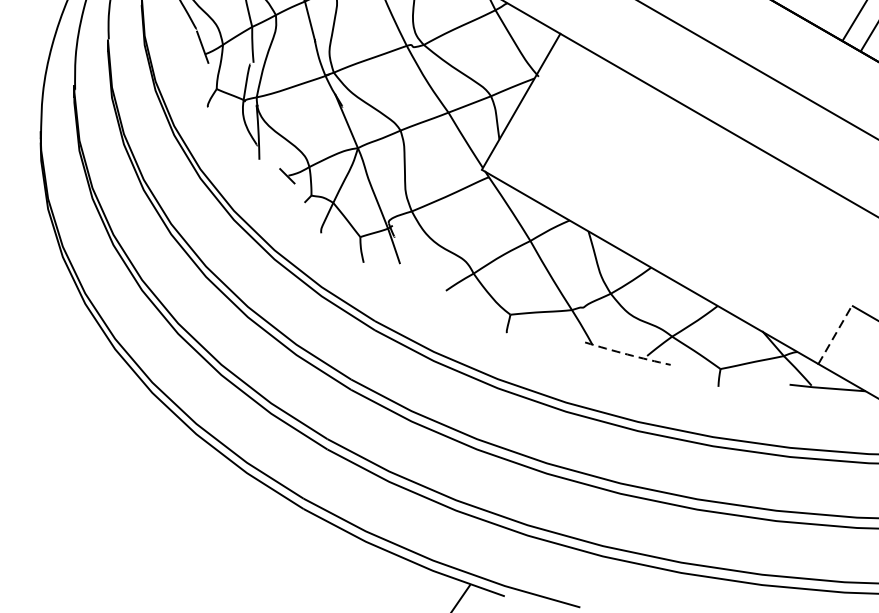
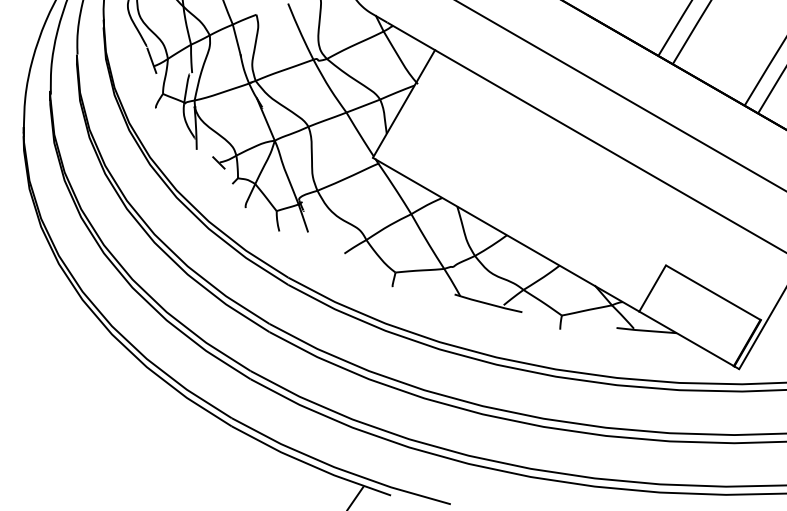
line: (835, 334) -> (652, 288), dashed -> solid
arc: (627, 355) -> (488, 304), dashed -> solid

